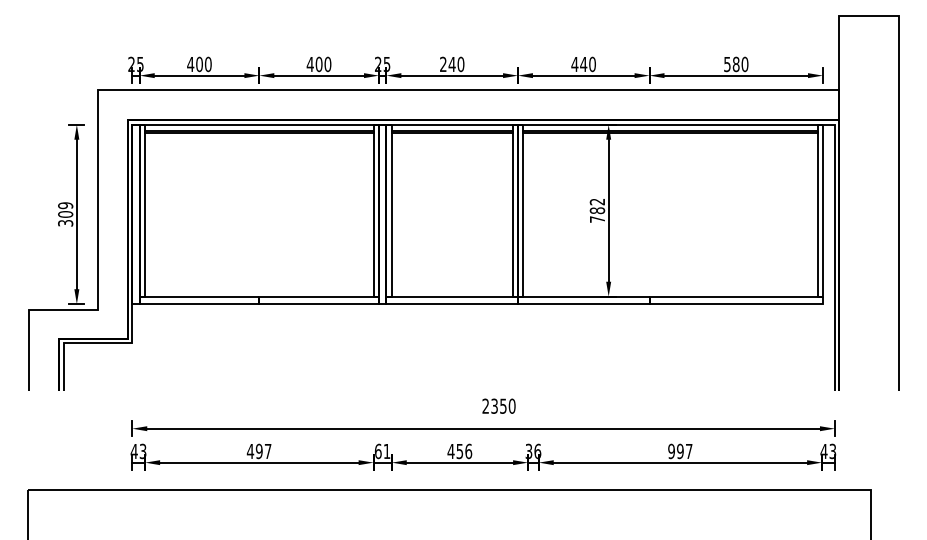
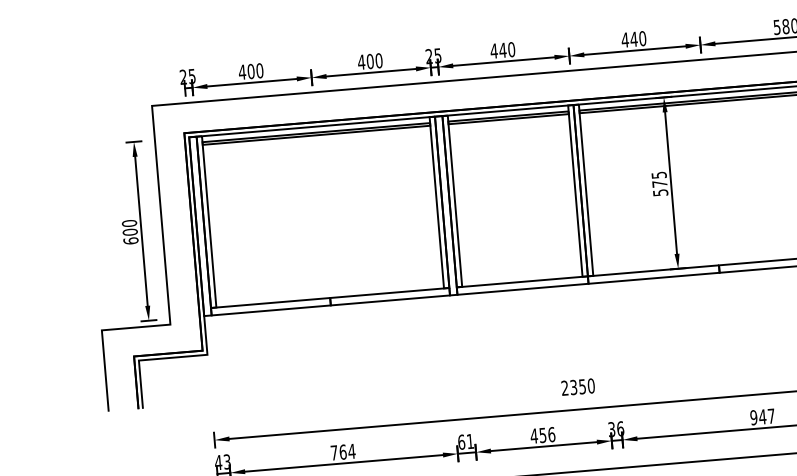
text: (442, 63) -> (493, 50), 240 -> 440
text: (597, 210) -> (659, 183), 782 -> 575
text: (65, 214) -> (130, 232), 309 -> 600
text: (258, 451) -> (342, 452), 497 -> 764
text: (679, 451) -> (761, 417), 997 -> 947

